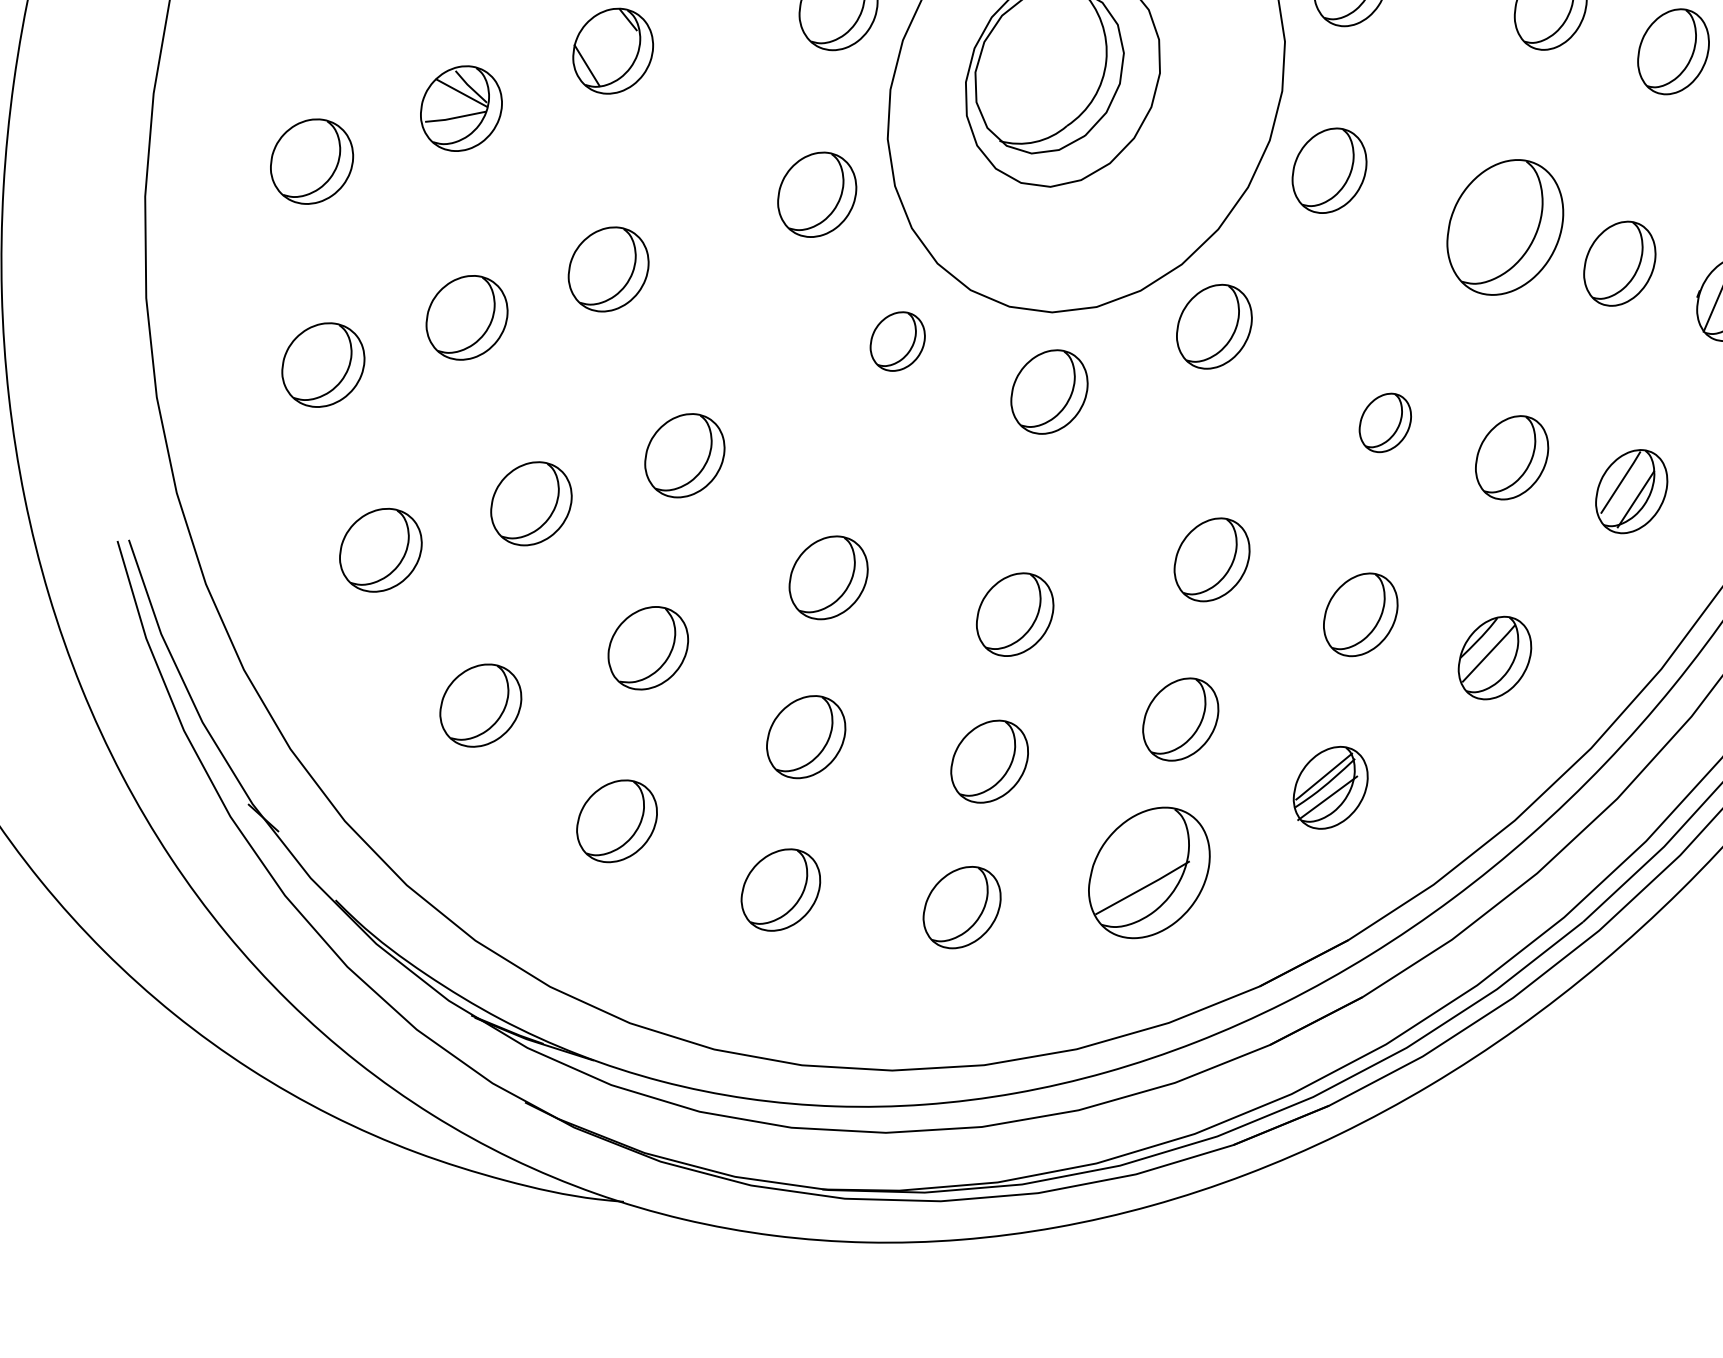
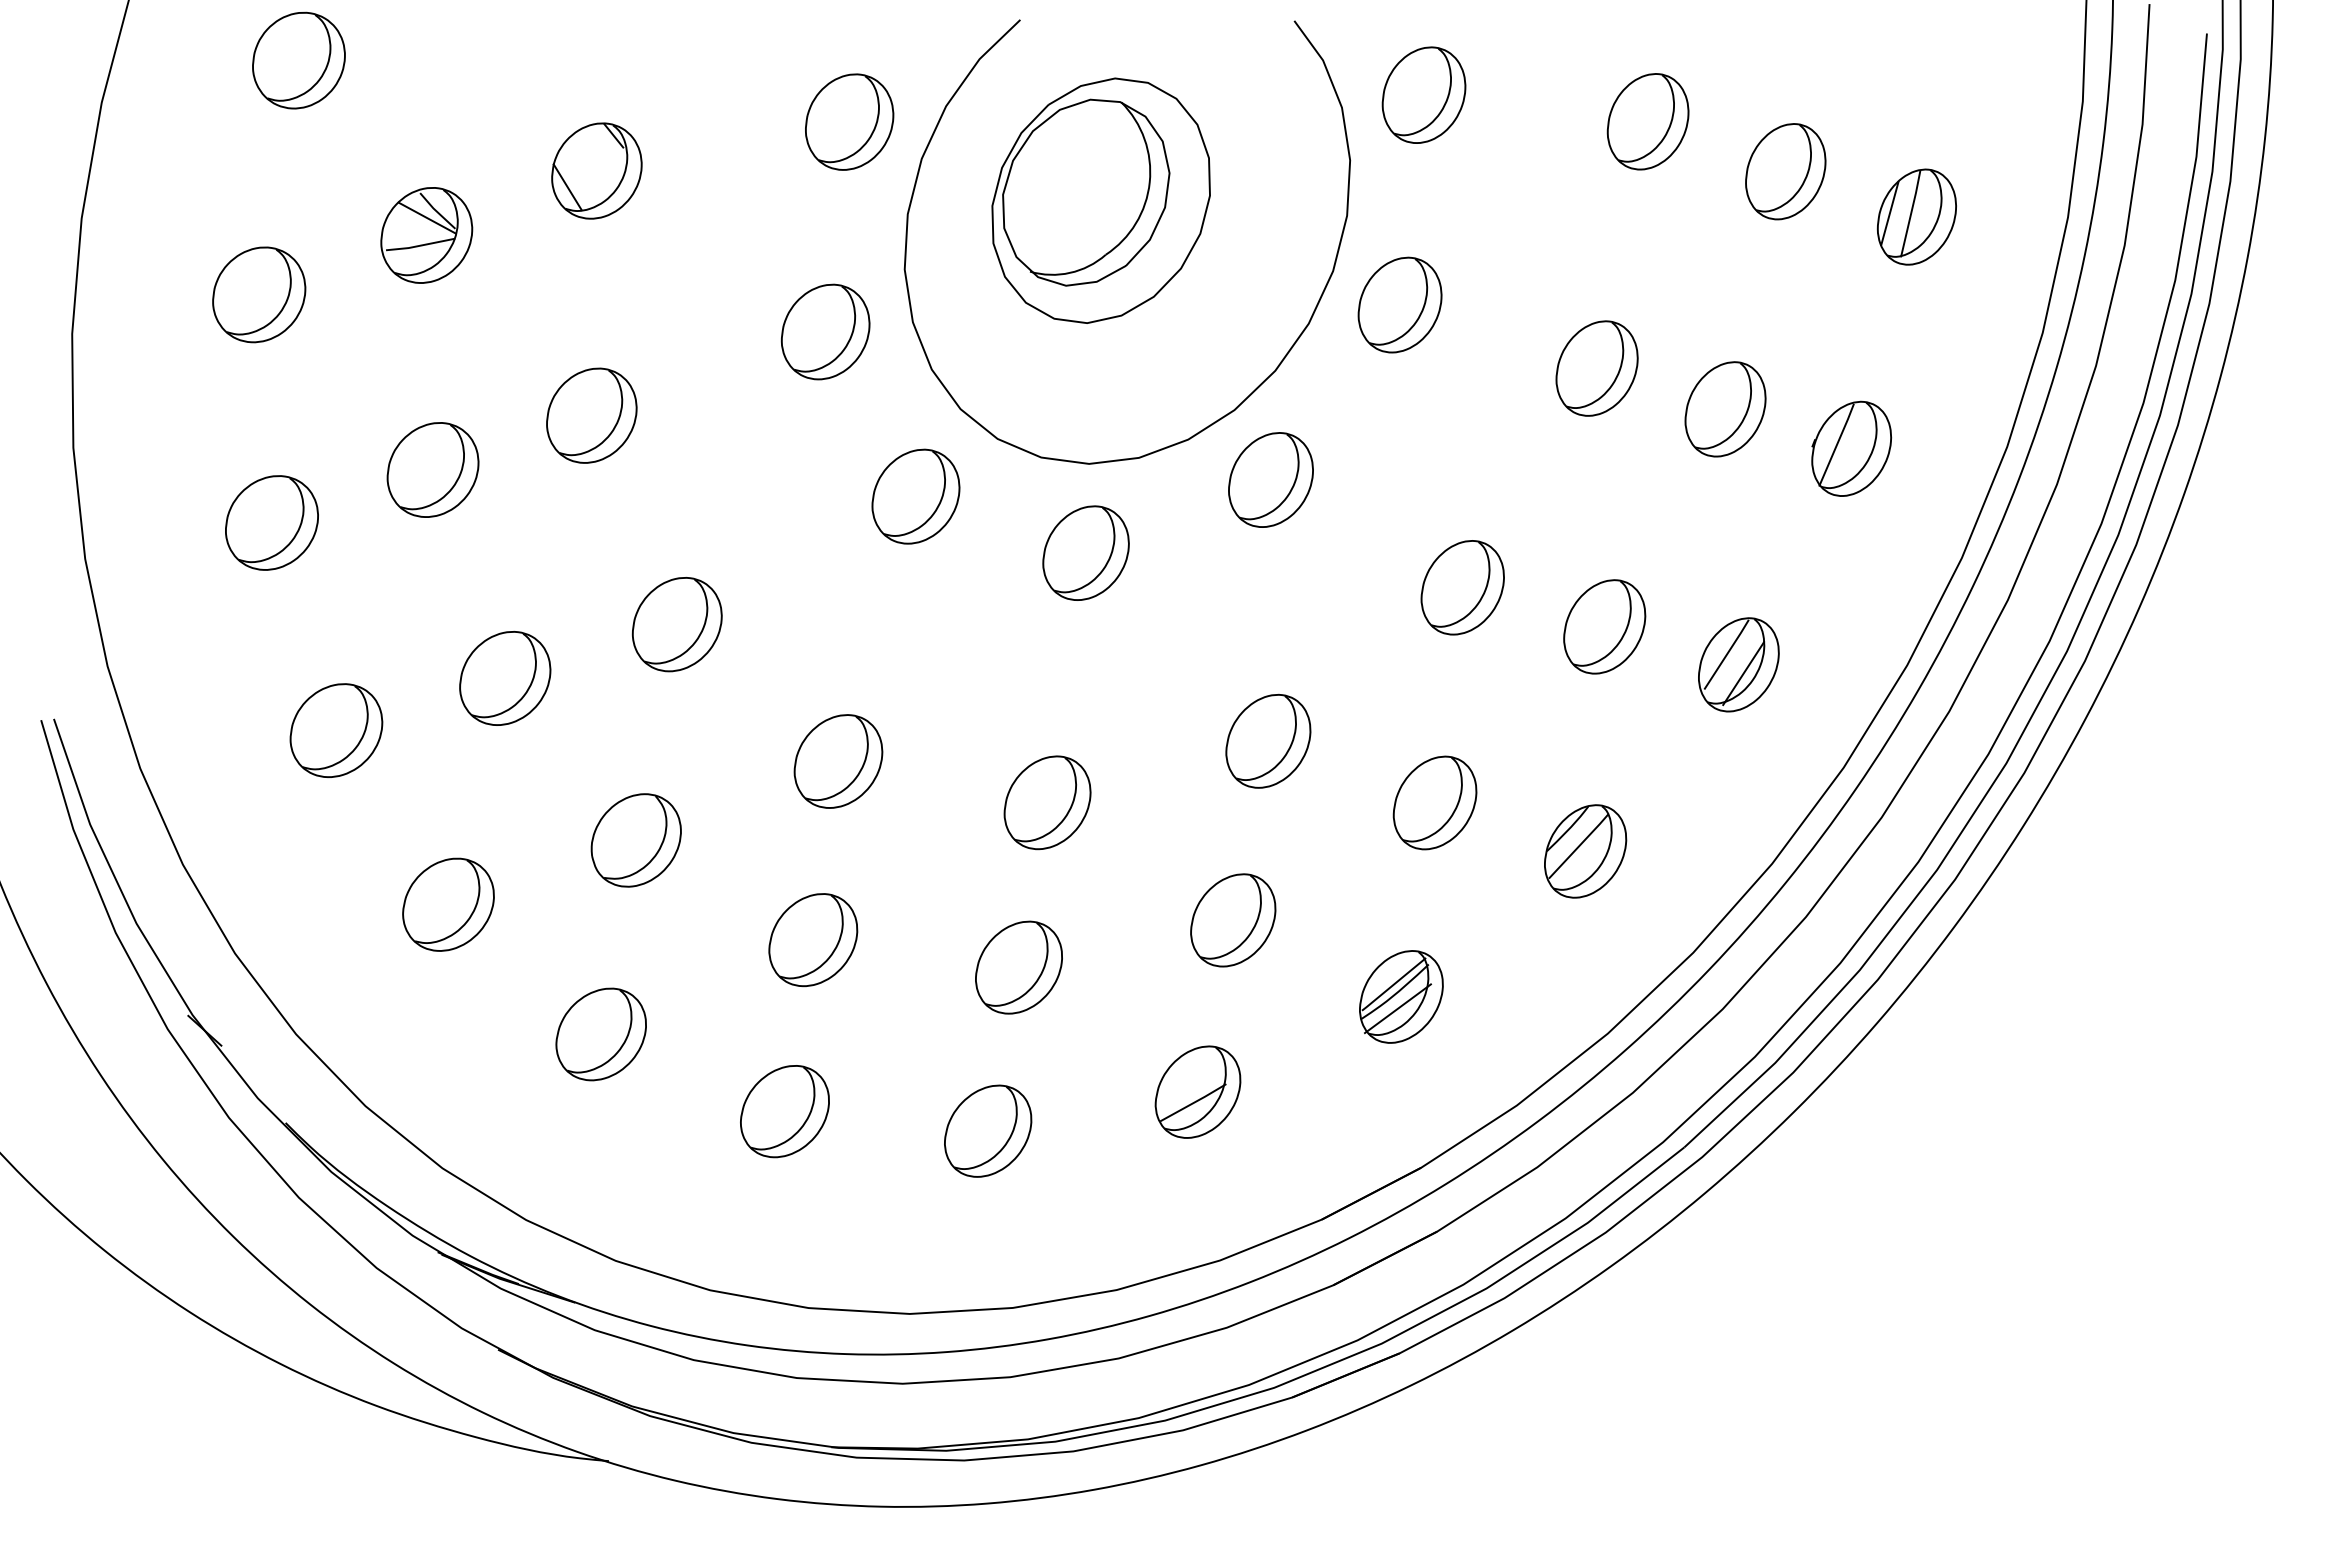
part: (1504, 227) -> (1596, 368), size x0.62
part: (897, 341) -> (915, 496), size x1.43
part: (1385, 422) -> (1462, 587), size x1.43
part: (1148, 872) -> (1197, 1091), size x0.62

